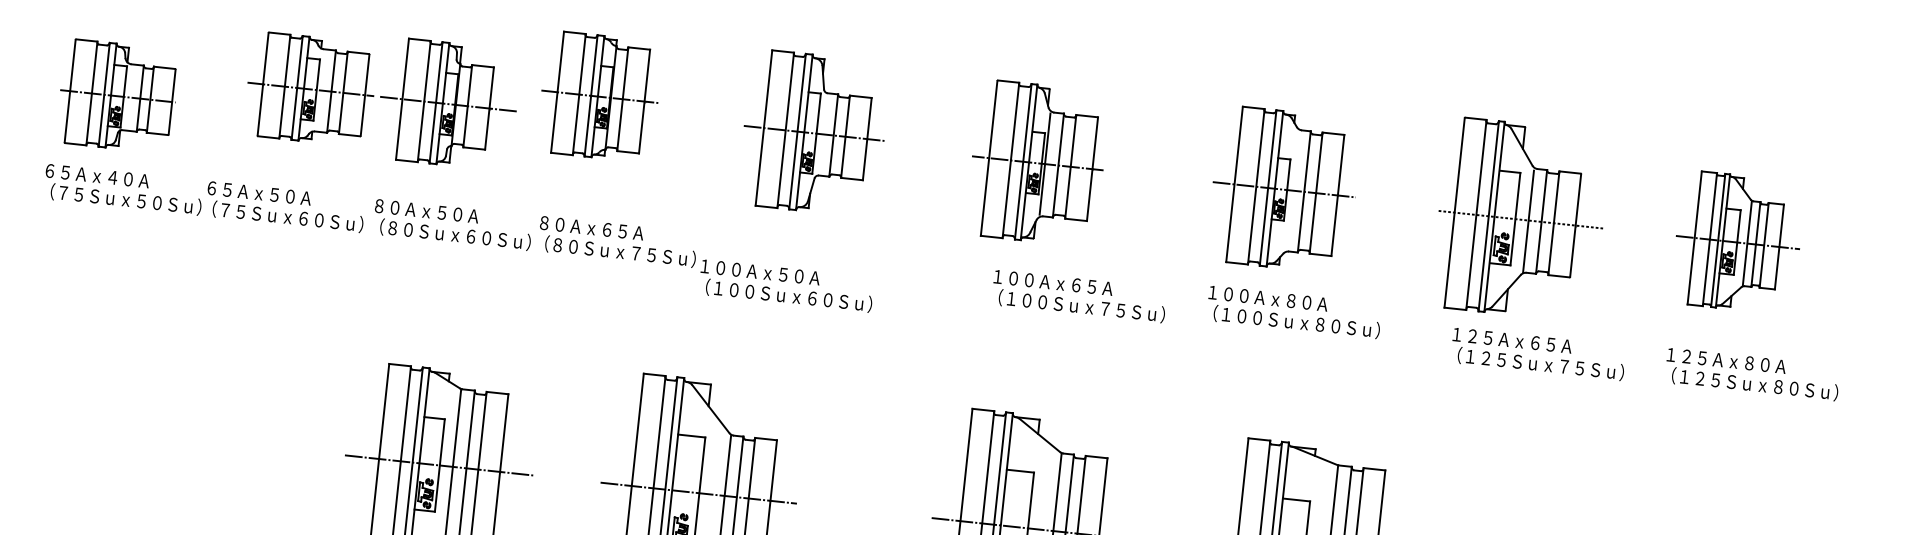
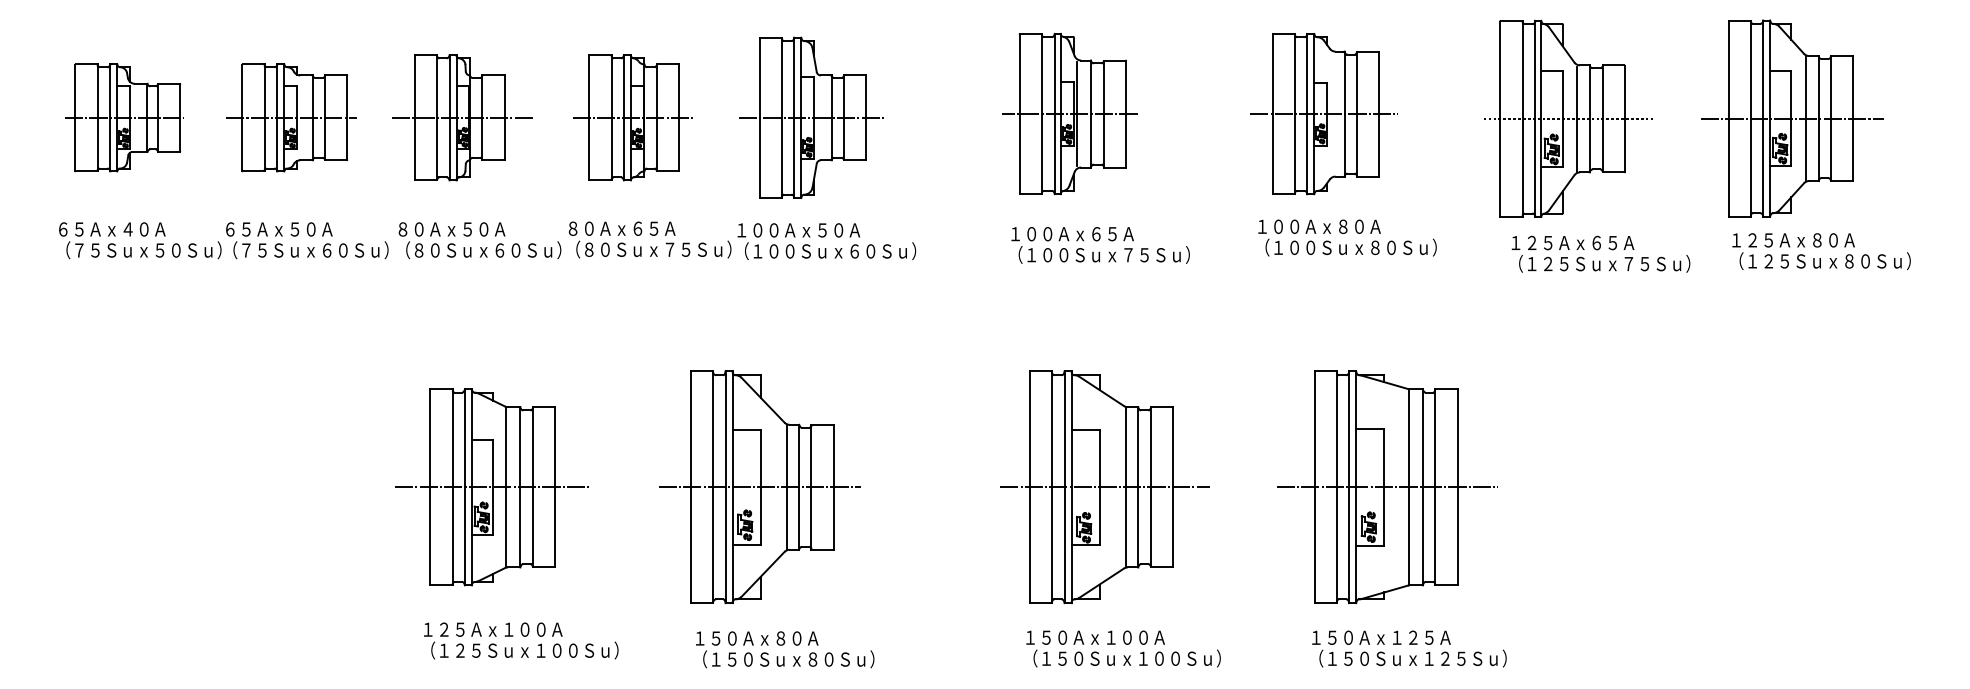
part: (310, 89) -> (291, 117), moved
part: (118, 95) -> (124, 117), moved
part: (599, 96) -> (632, 117), moved
part: (814, 133) -> (811, 117), moved
part: (1738, 242) -> (1792, 118), size x1.43
text: (786, 285) -> (826, 241), moved
text: (1079, 296) -> (1100, 245), moved

